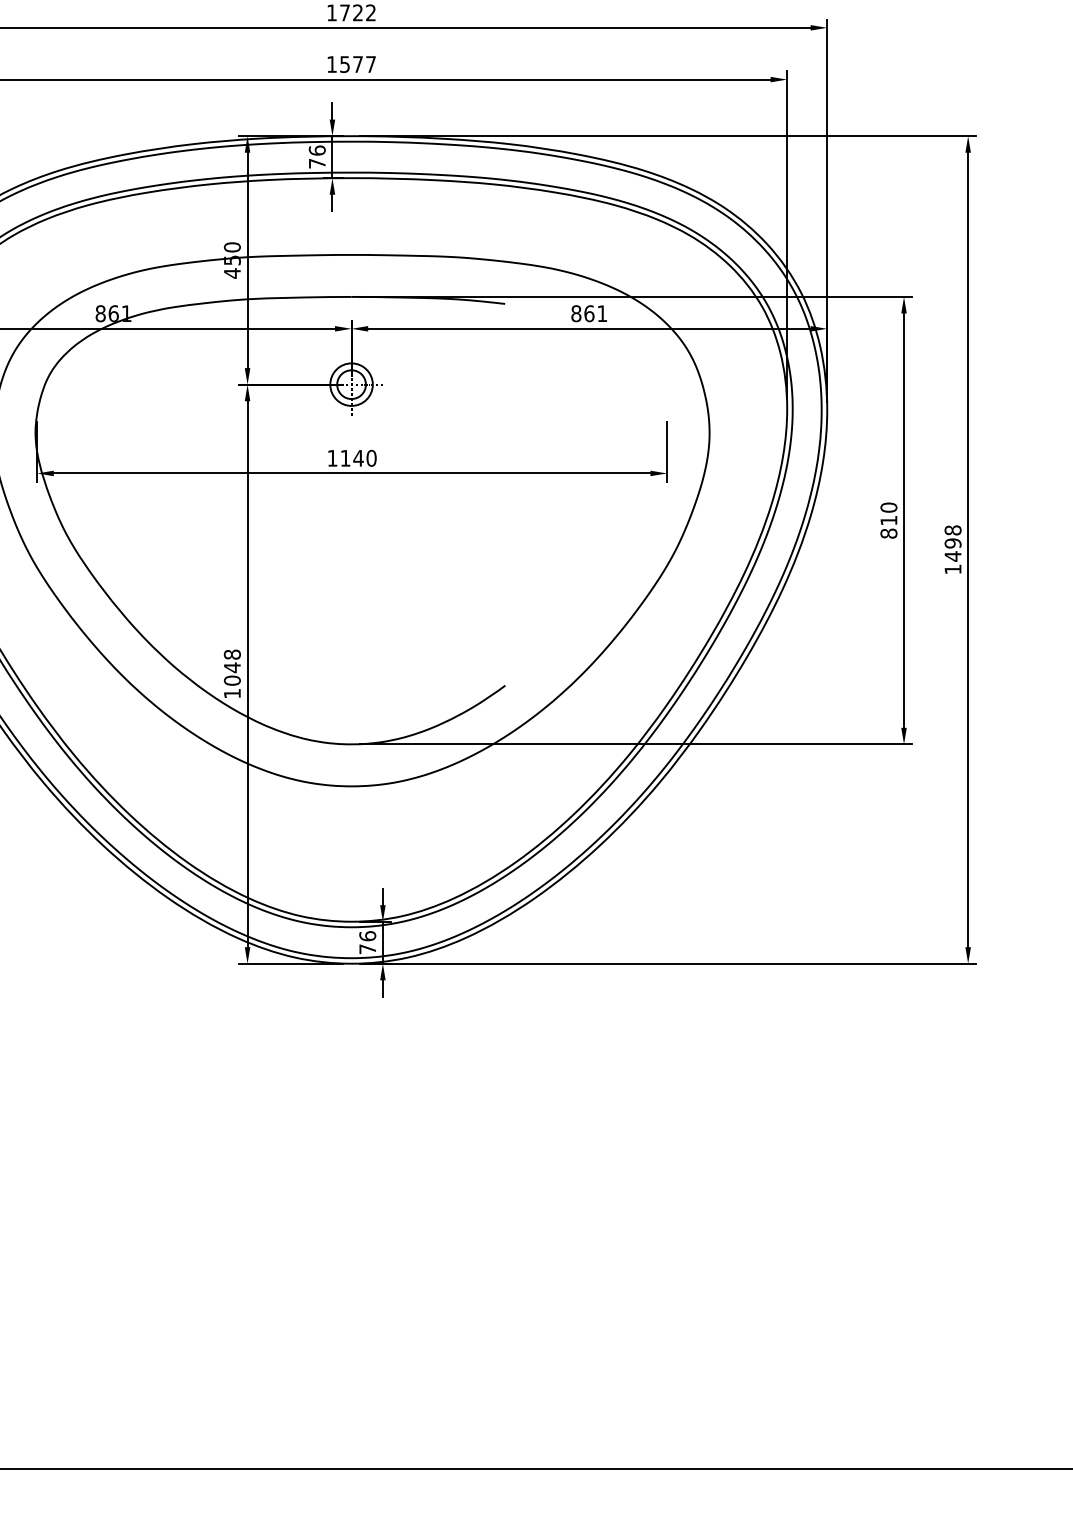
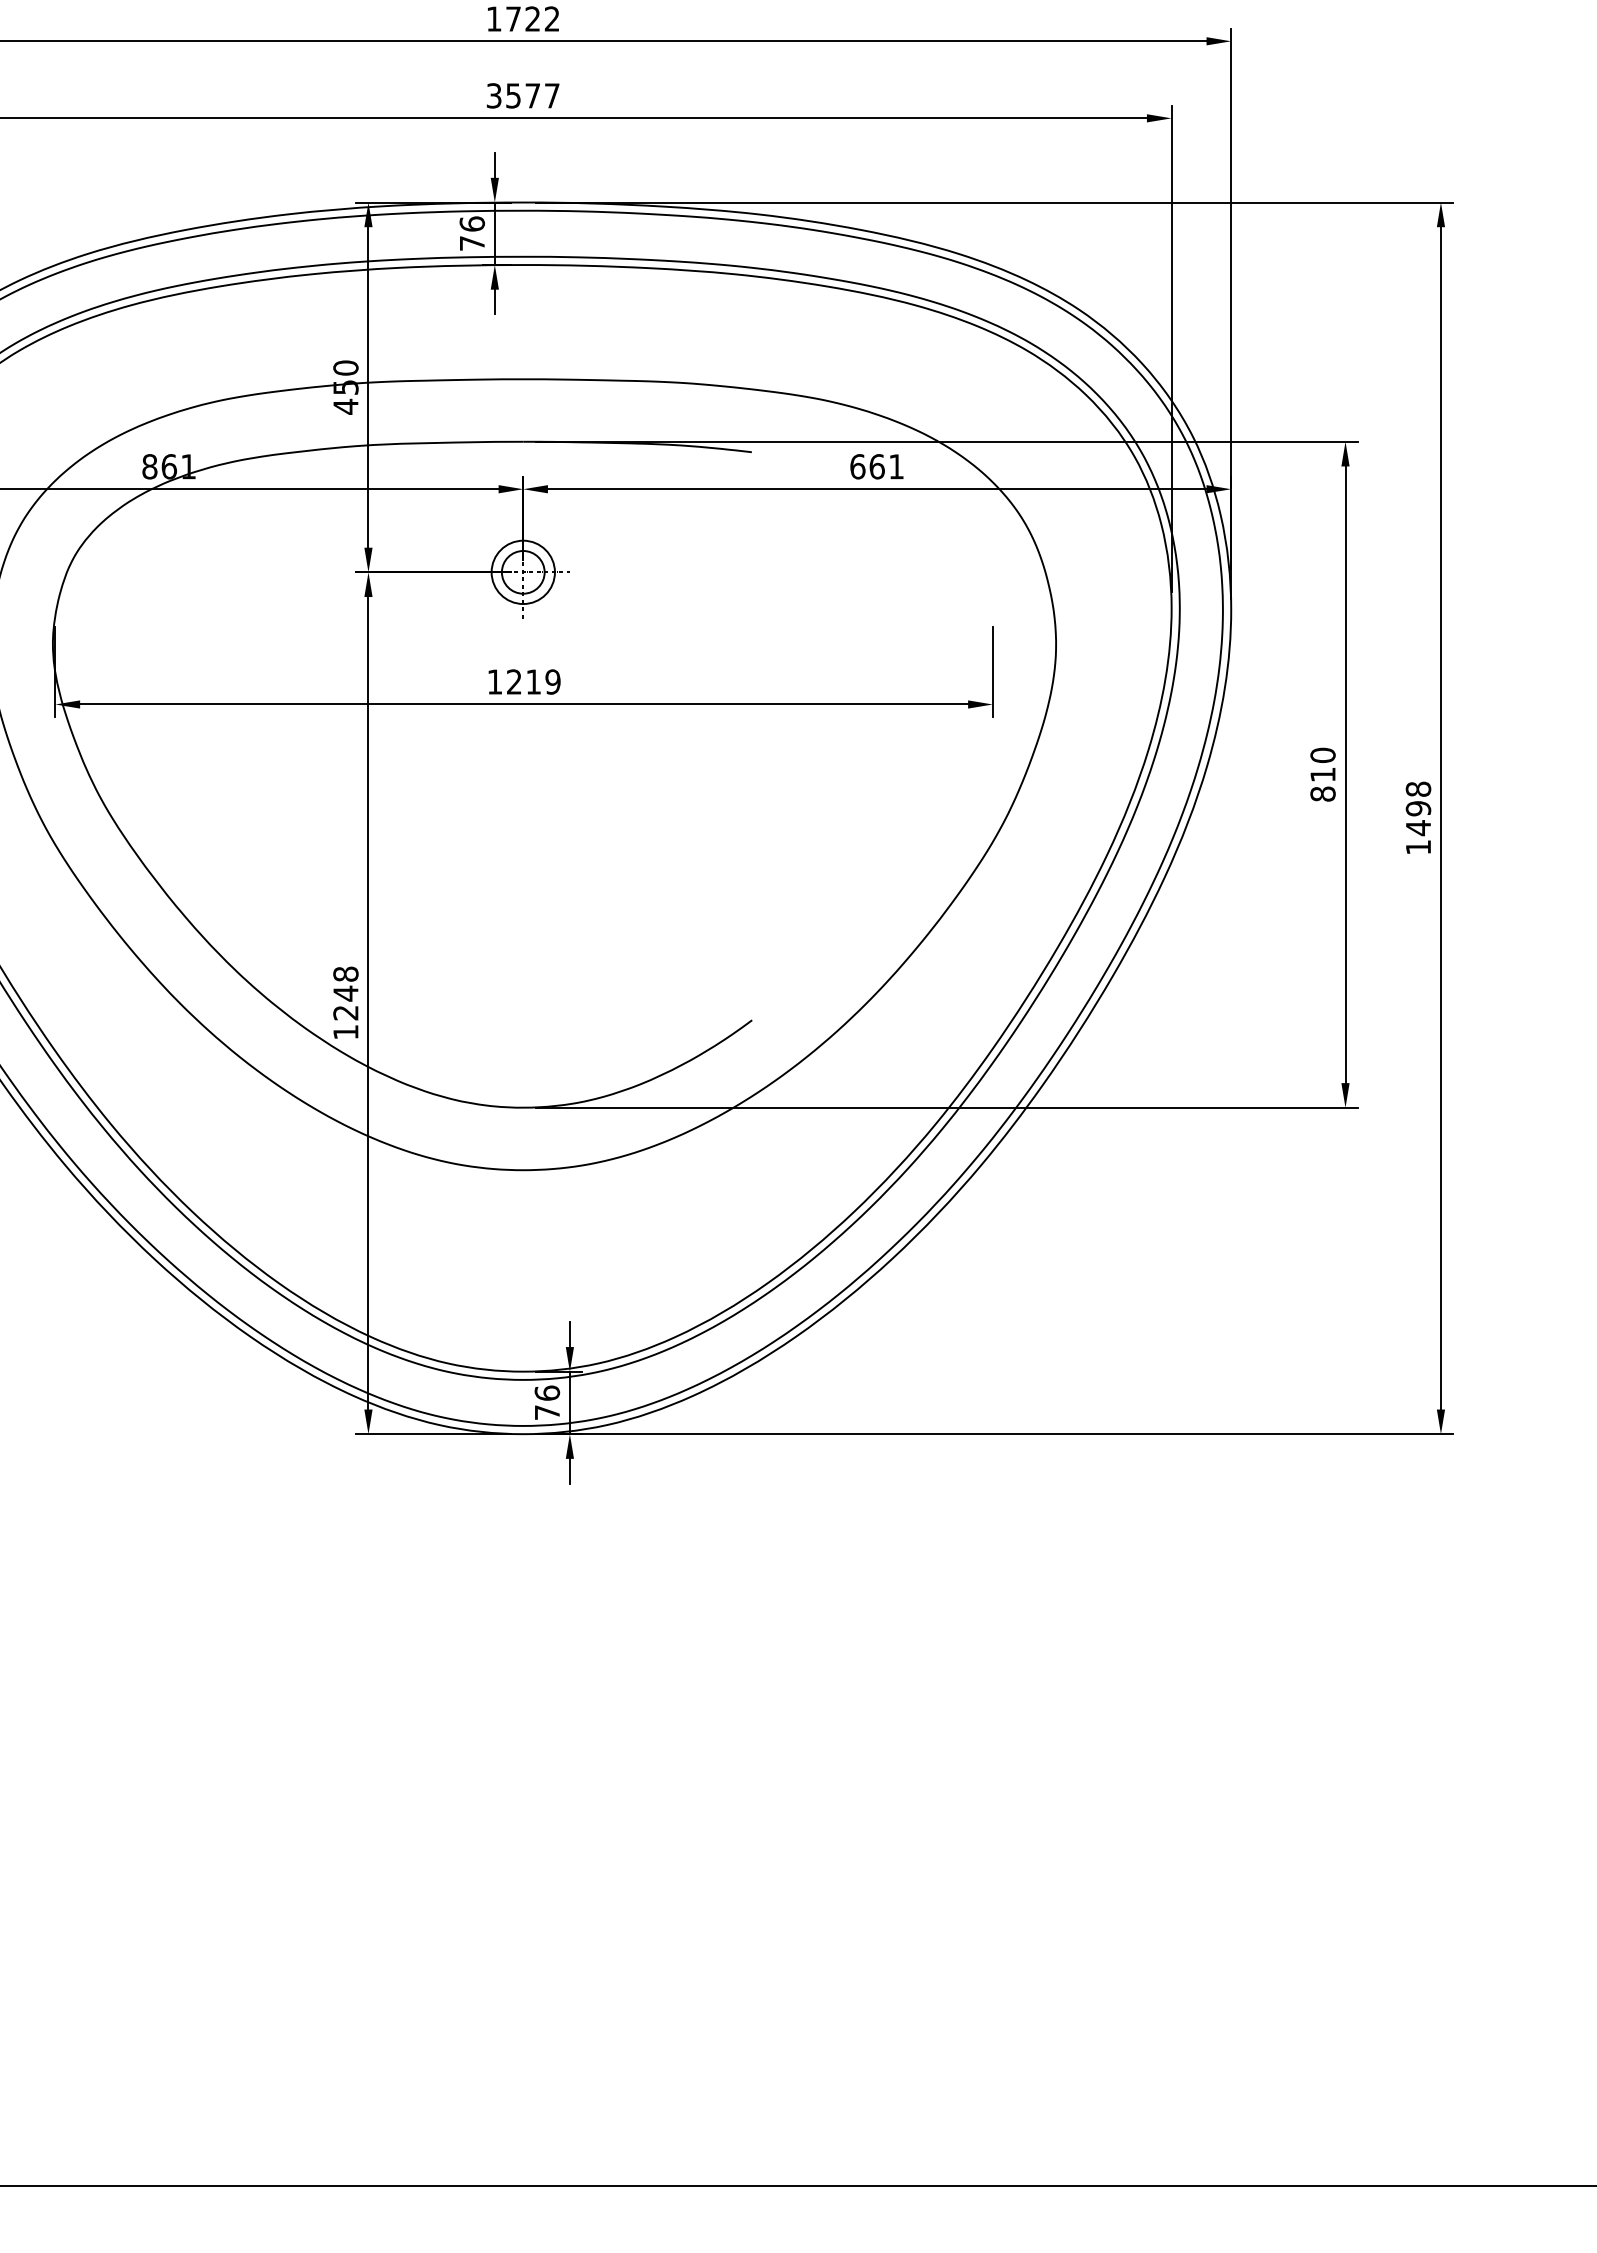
text: (331, 64) -> (493, 95), 1577 -> 3577
text: (576, 313) -> (858, 466), 861 -> 661
text: (358, 457) -> (533, 680), 1140 -> 1219
text: (232, 680) -> (346, 1012), 1048 -> 1248

